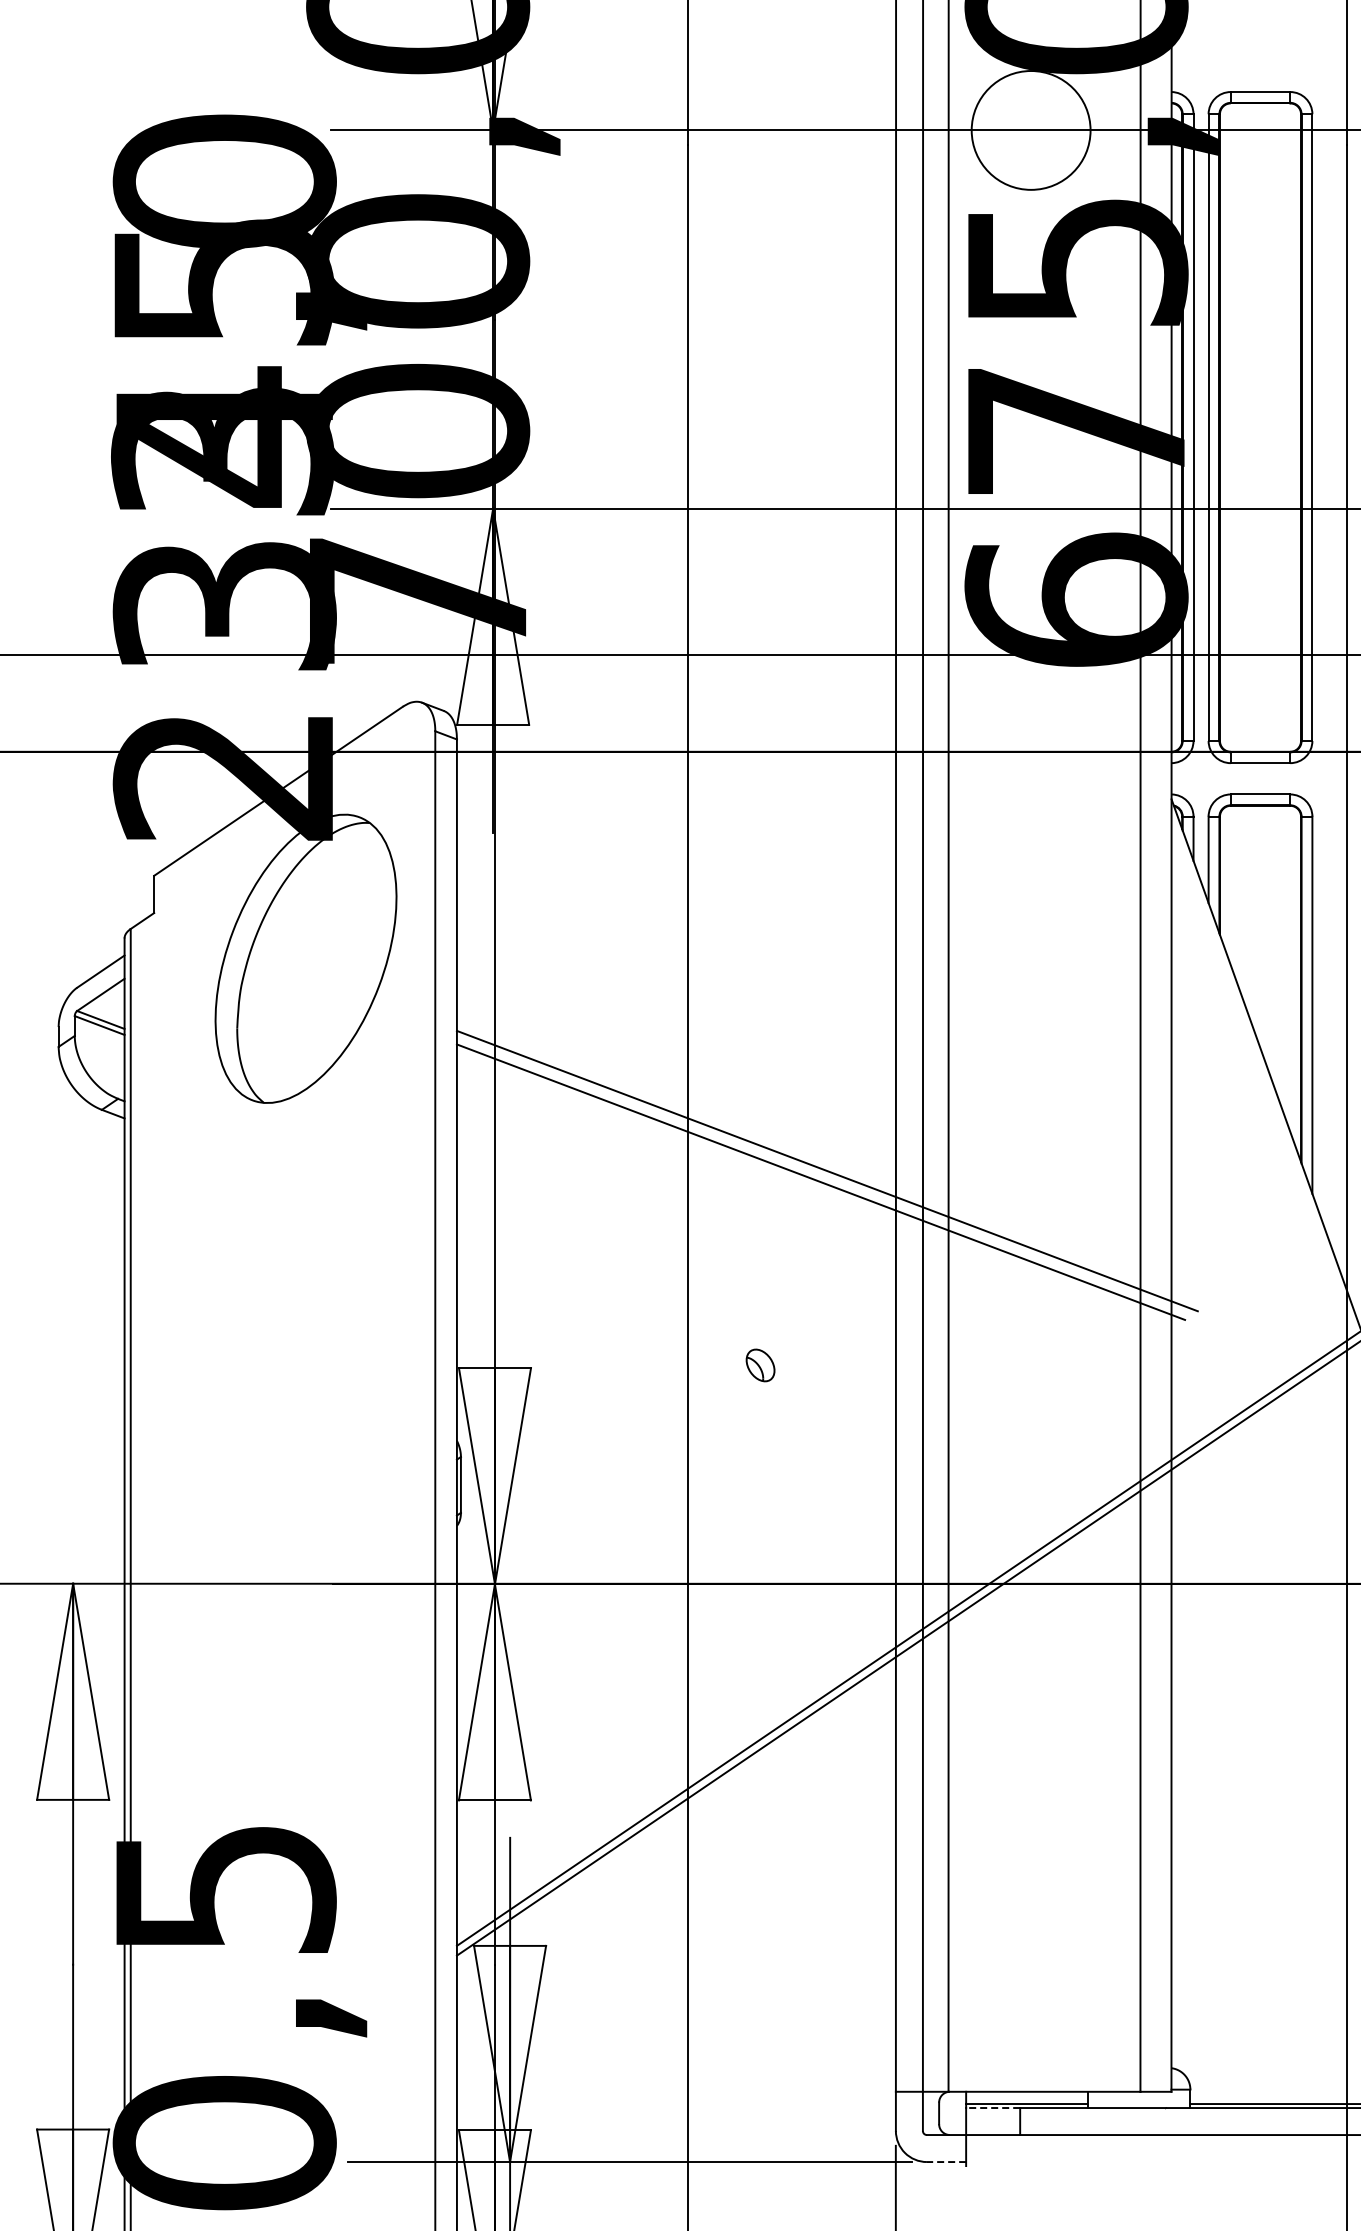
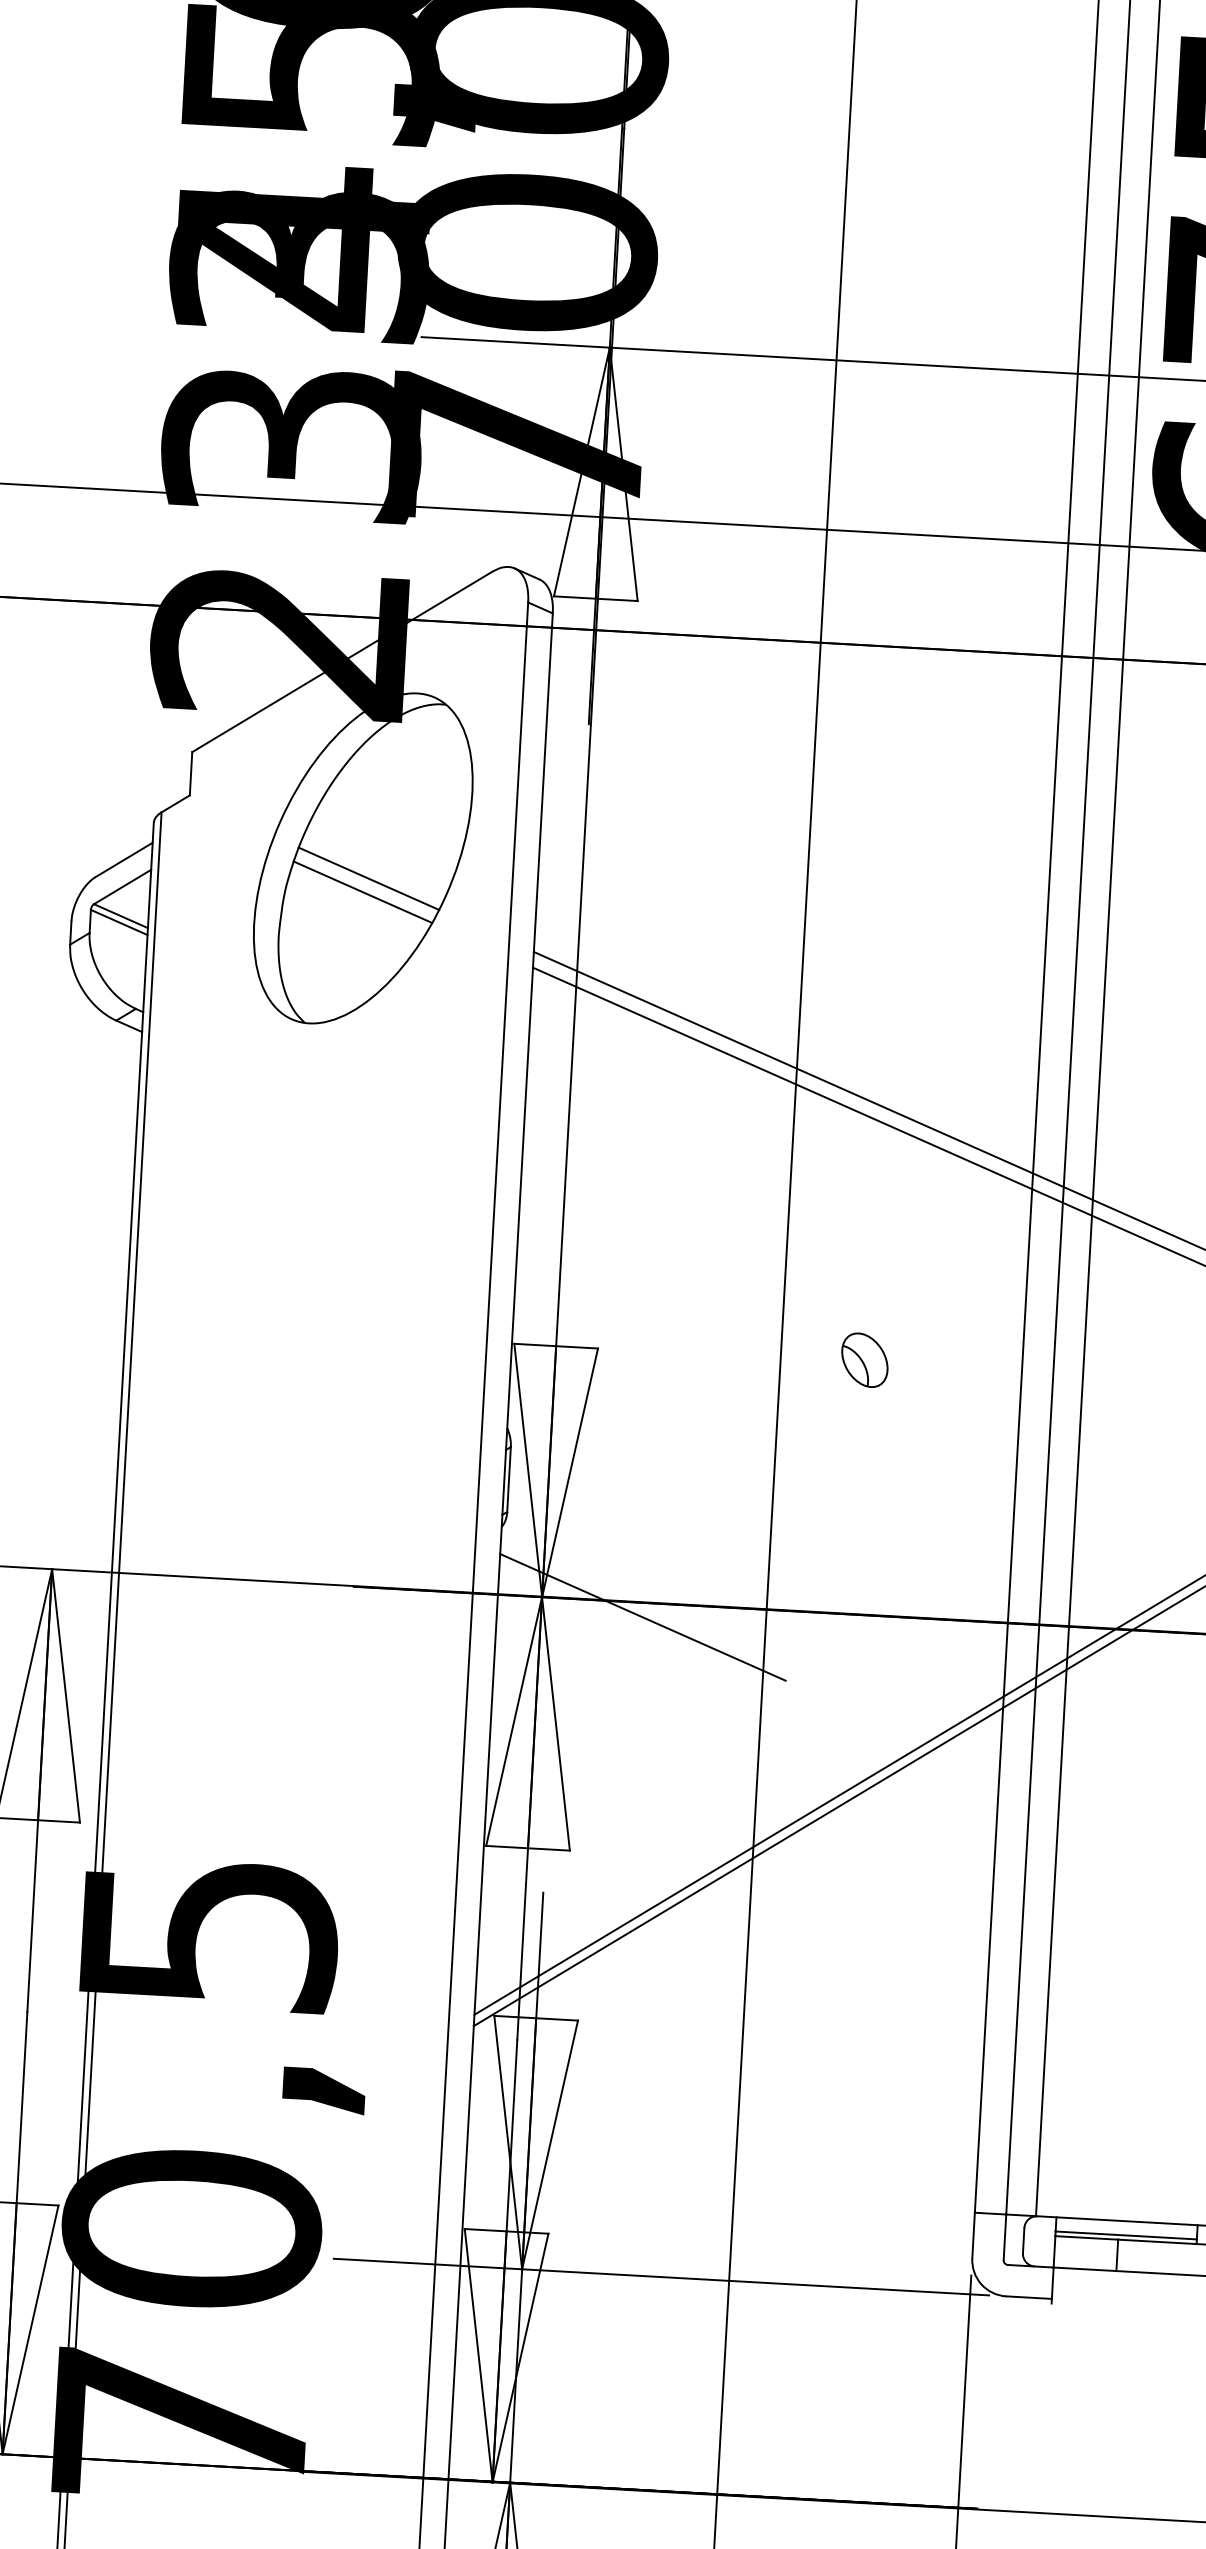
line: (311, 975) -> (368, 878), added
line: (307, 987) -> (363, 891), added
part: (760, 1365) -> (864, 1360), size x1.43
line: (582, 1596) -> (642, 1617), added
line: (992, 2108) -> (1085, 2238), dashed -> solid
line: (946, 2162) -> (1029, 2298), dashed -> solid

